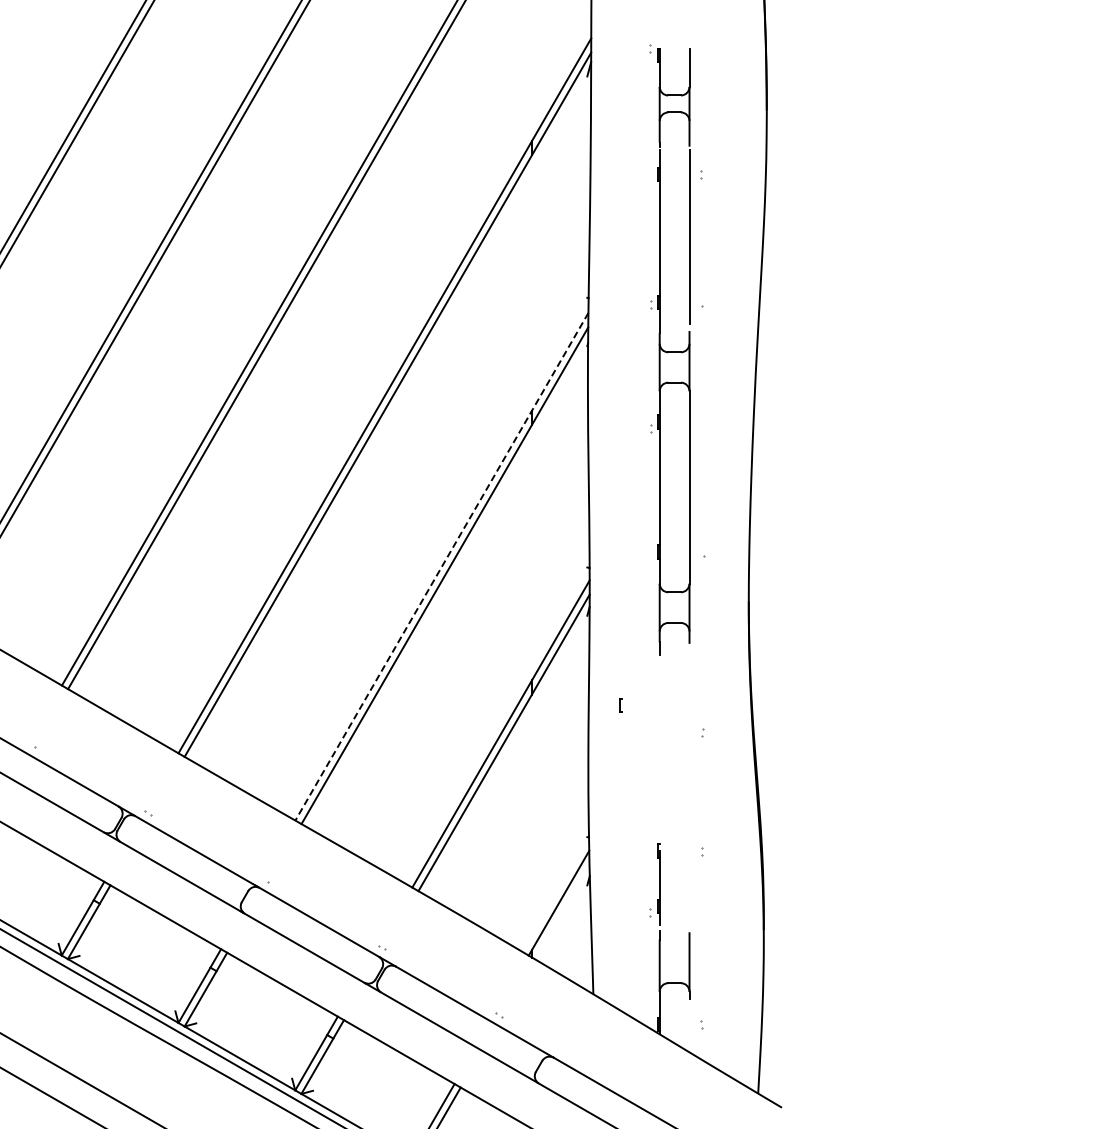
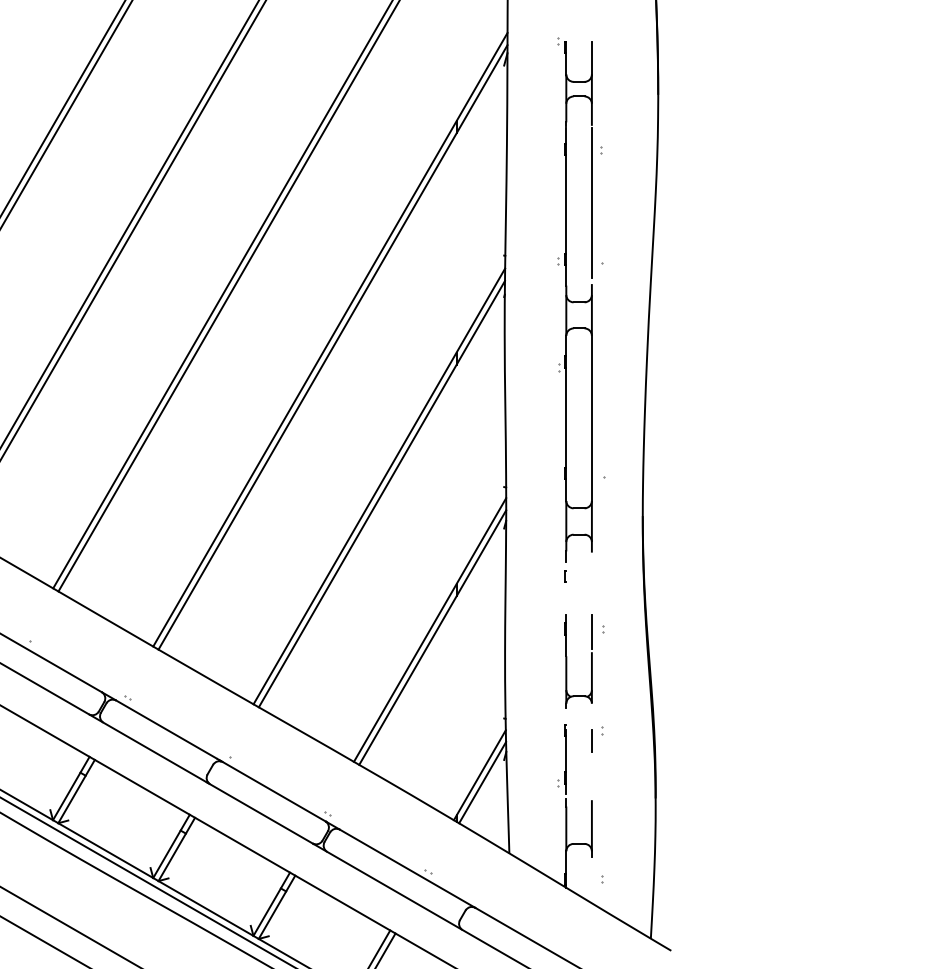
line: (441, 567) -> (379, 487), dashed -> solid
part: (620, 705) -> (565, 576), moved
part: (660, 770) -> (566, 661), added
line: (689, 863) -> (591, 741), added
line: (561, 911) -> (482, 782), added

